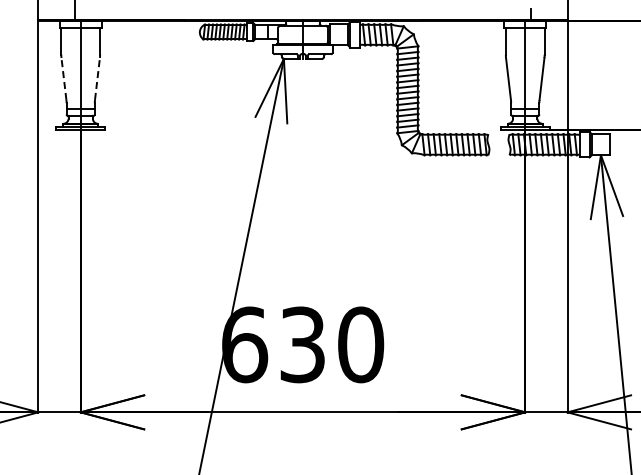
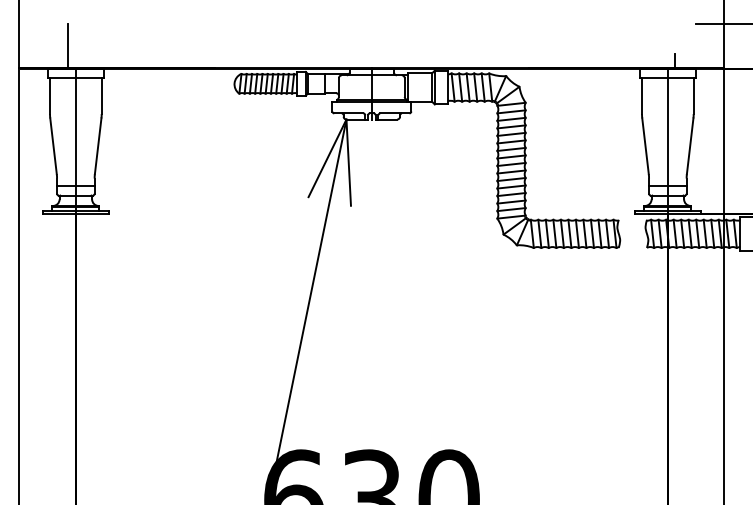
line: (63, 78) -> (52, 145), dashed -> solid
line: (97, 78) -> (98, 145), dashed -> solid

